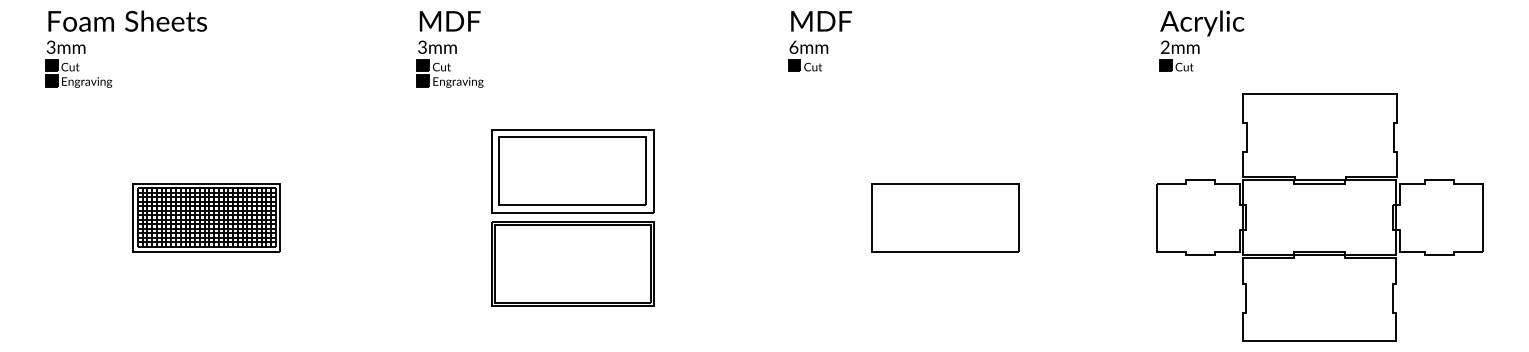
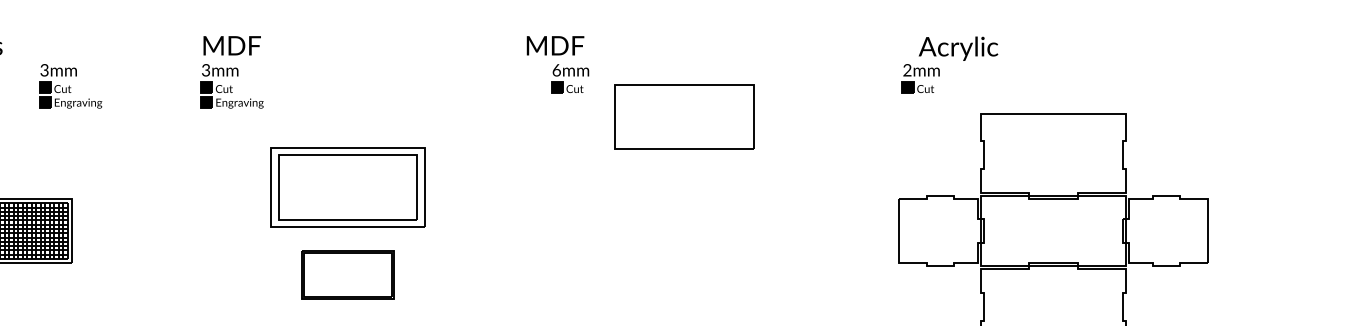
text: (821, 21) -> (555, 45), moved
text: (1202, 23) -> (958, 48), moved
part: (278, 63) -> (70, 85), added
part: (945, 217) -> (684, 116), moved
part: (572, 263) -> (347, 274), size x0.6

